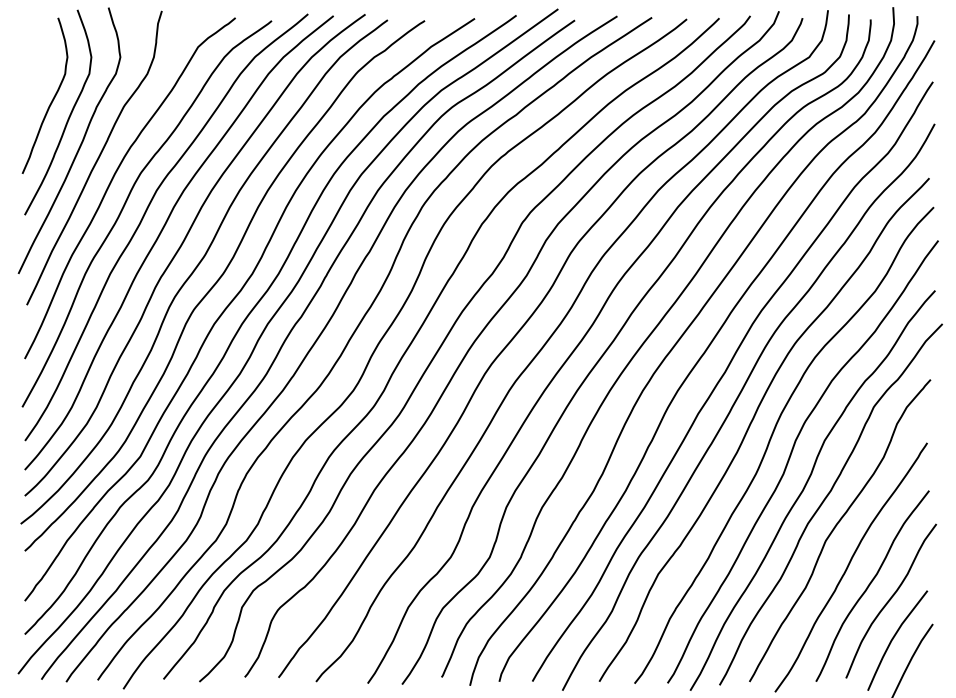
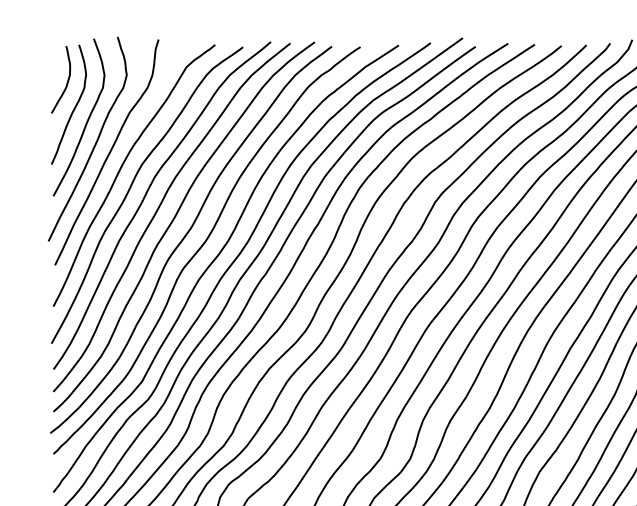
curve: (42, 66) -> (67, 82), added

